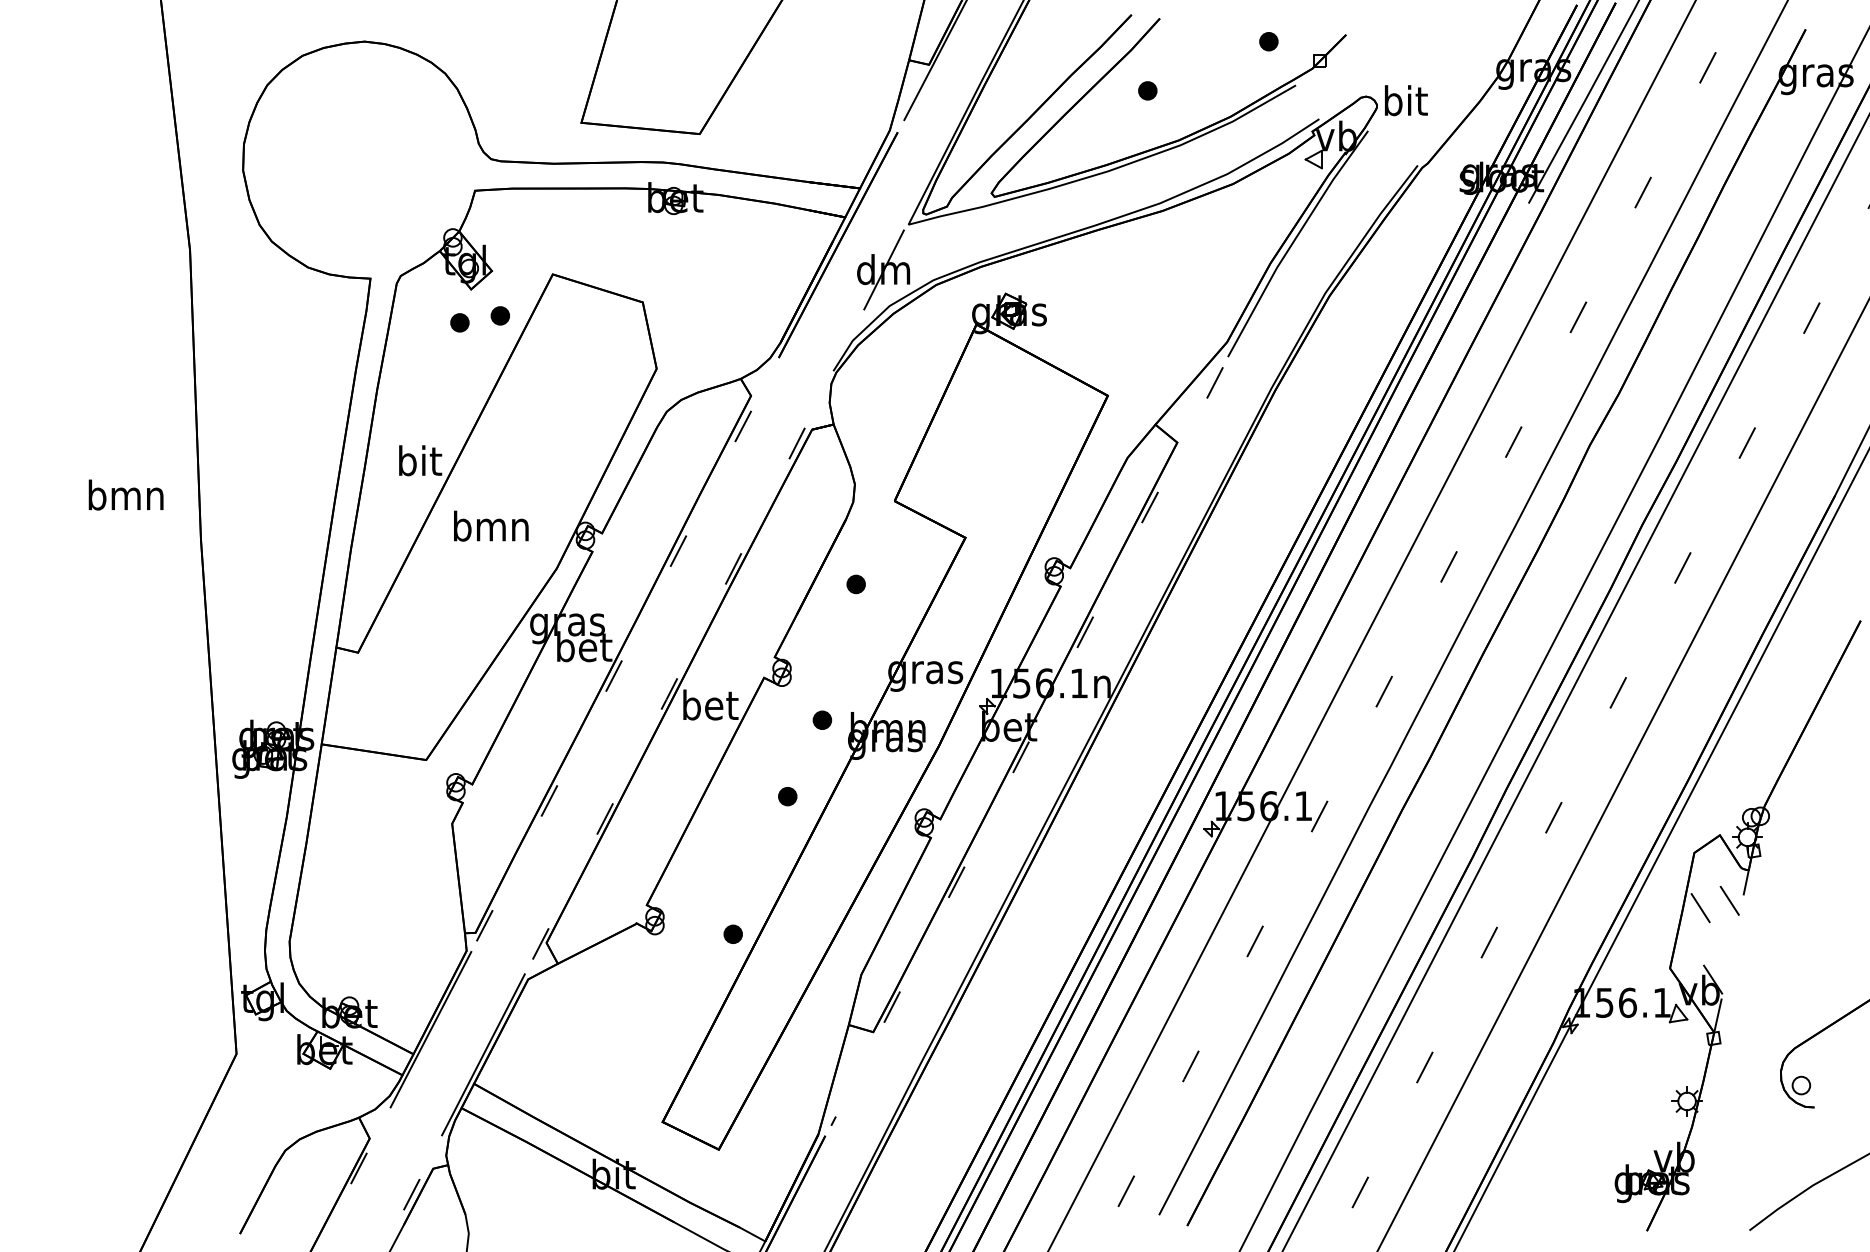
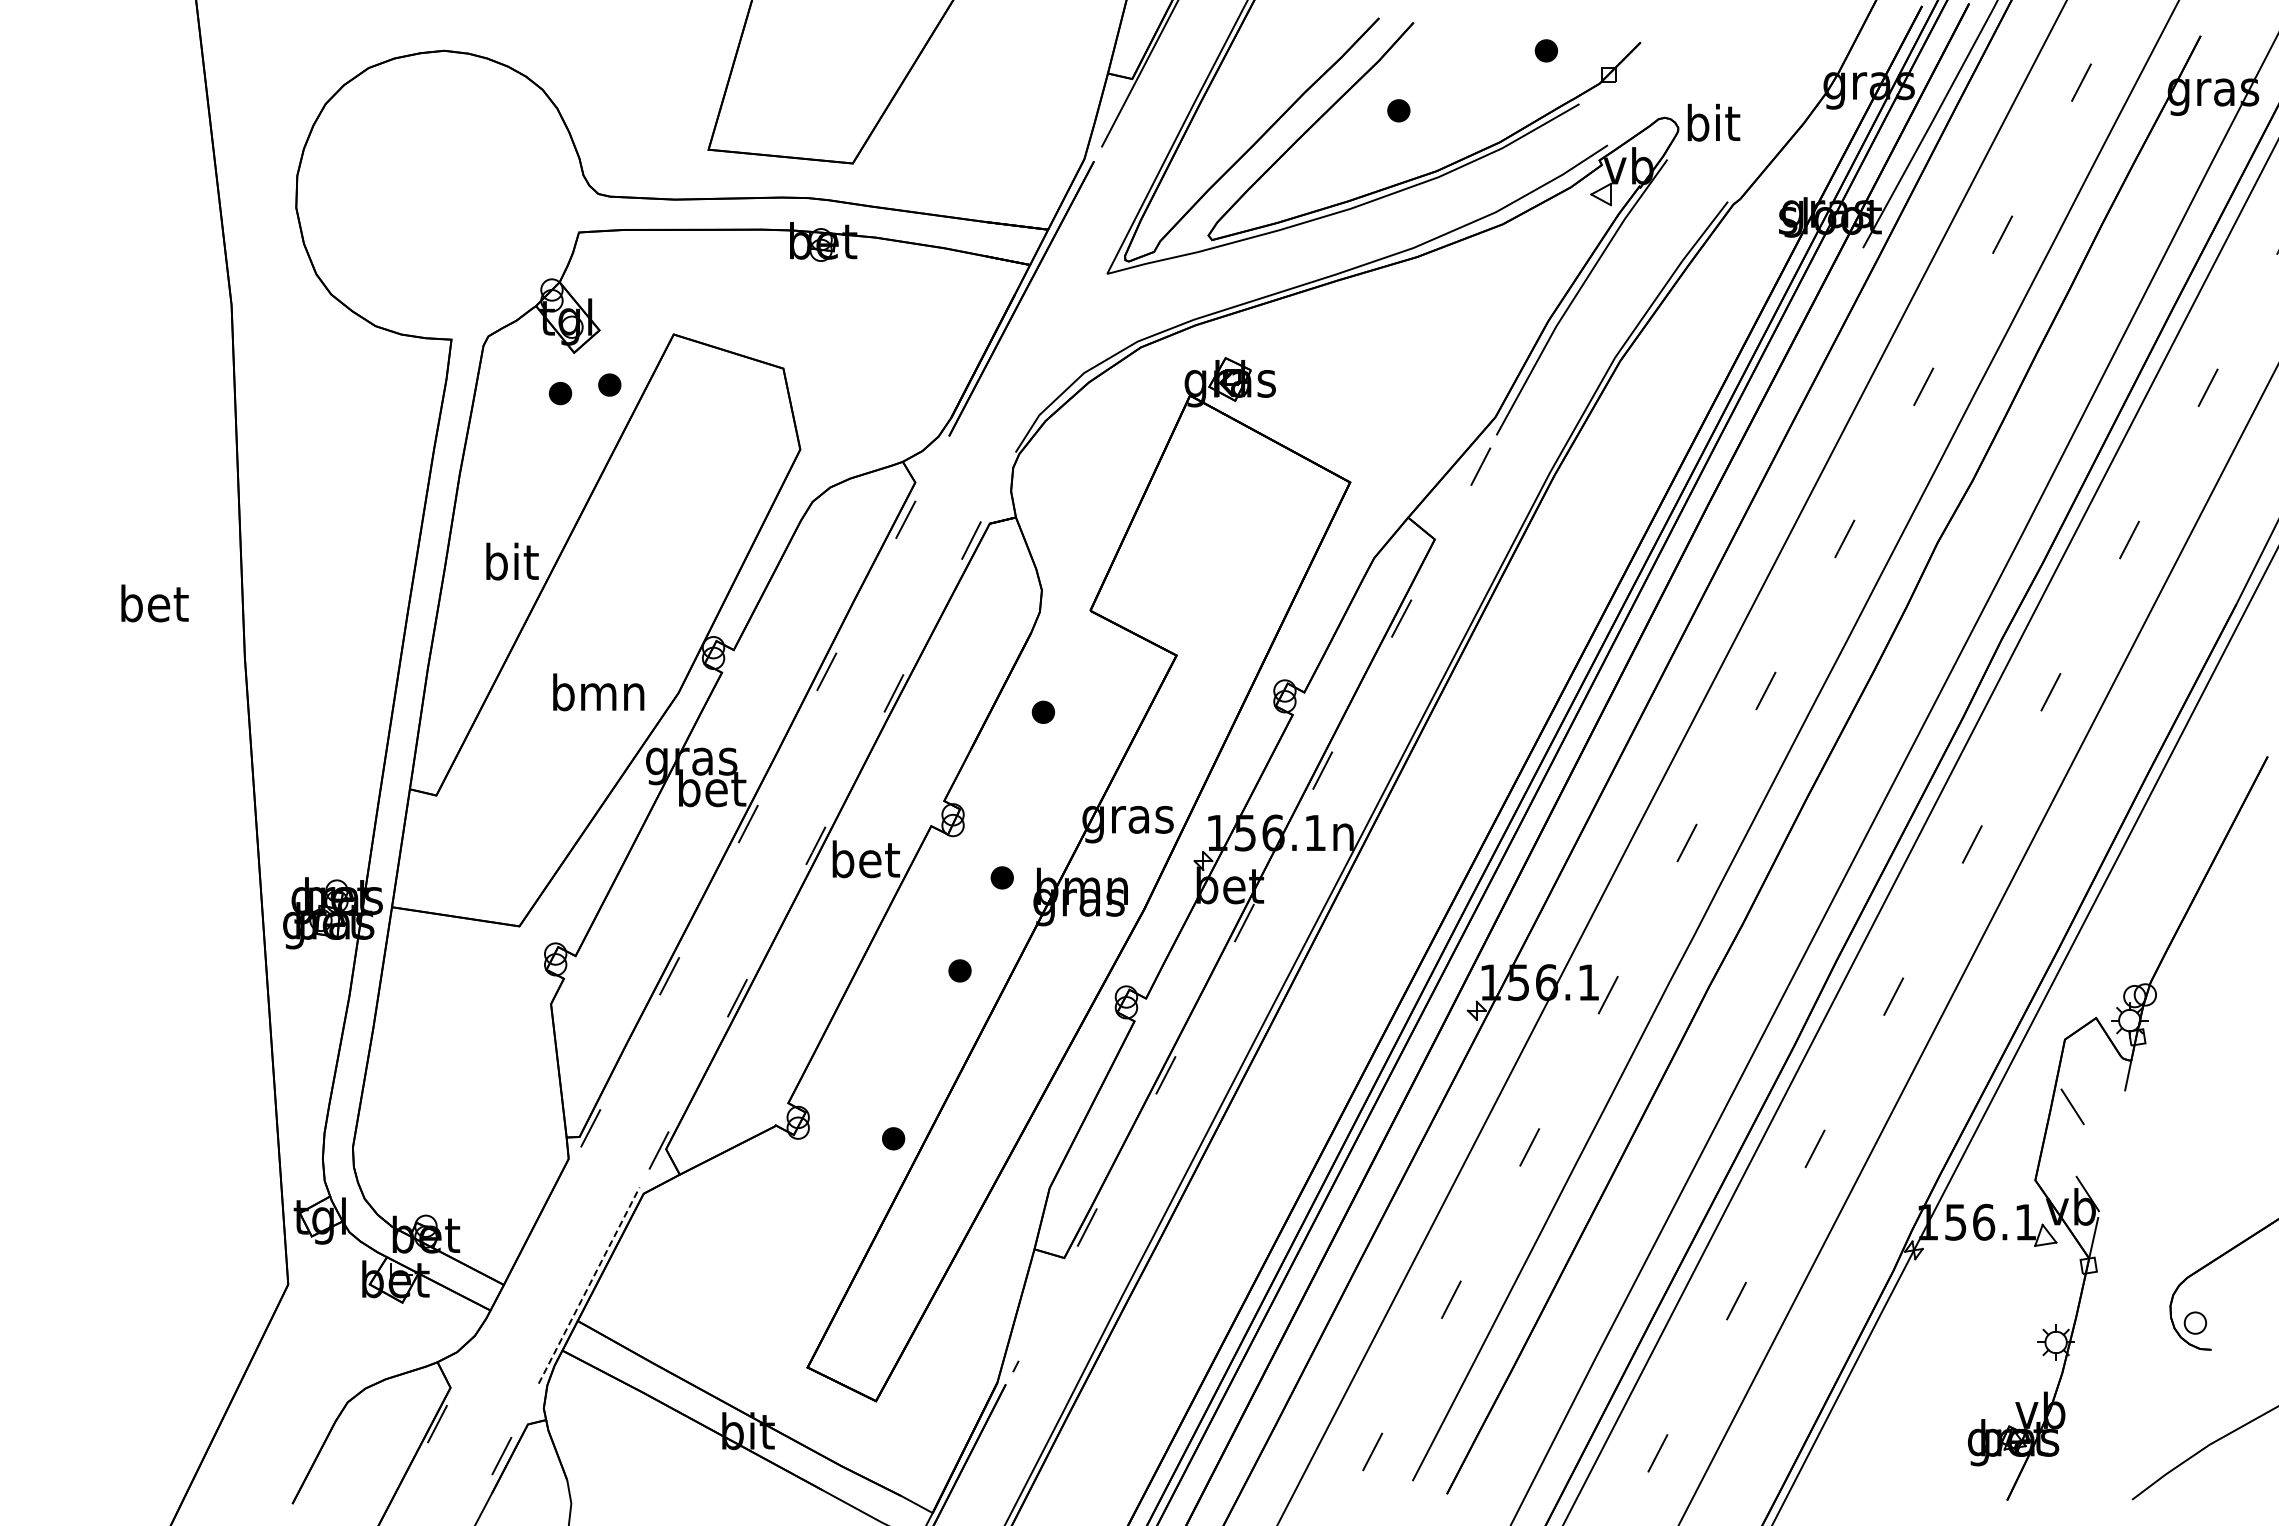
part: (883, 270) -> (1076, 329), removed
text: (125, 495) -> (153, 603), bmn -> bet
text: (491, 526) -> (598, 692), moved
line: (1730, 900) -> (2108, 1097), removed
line: (431, 1029) -> (525, 1254), removed
line: (483, 1054) -> (589, 1285), solid -> dashed

